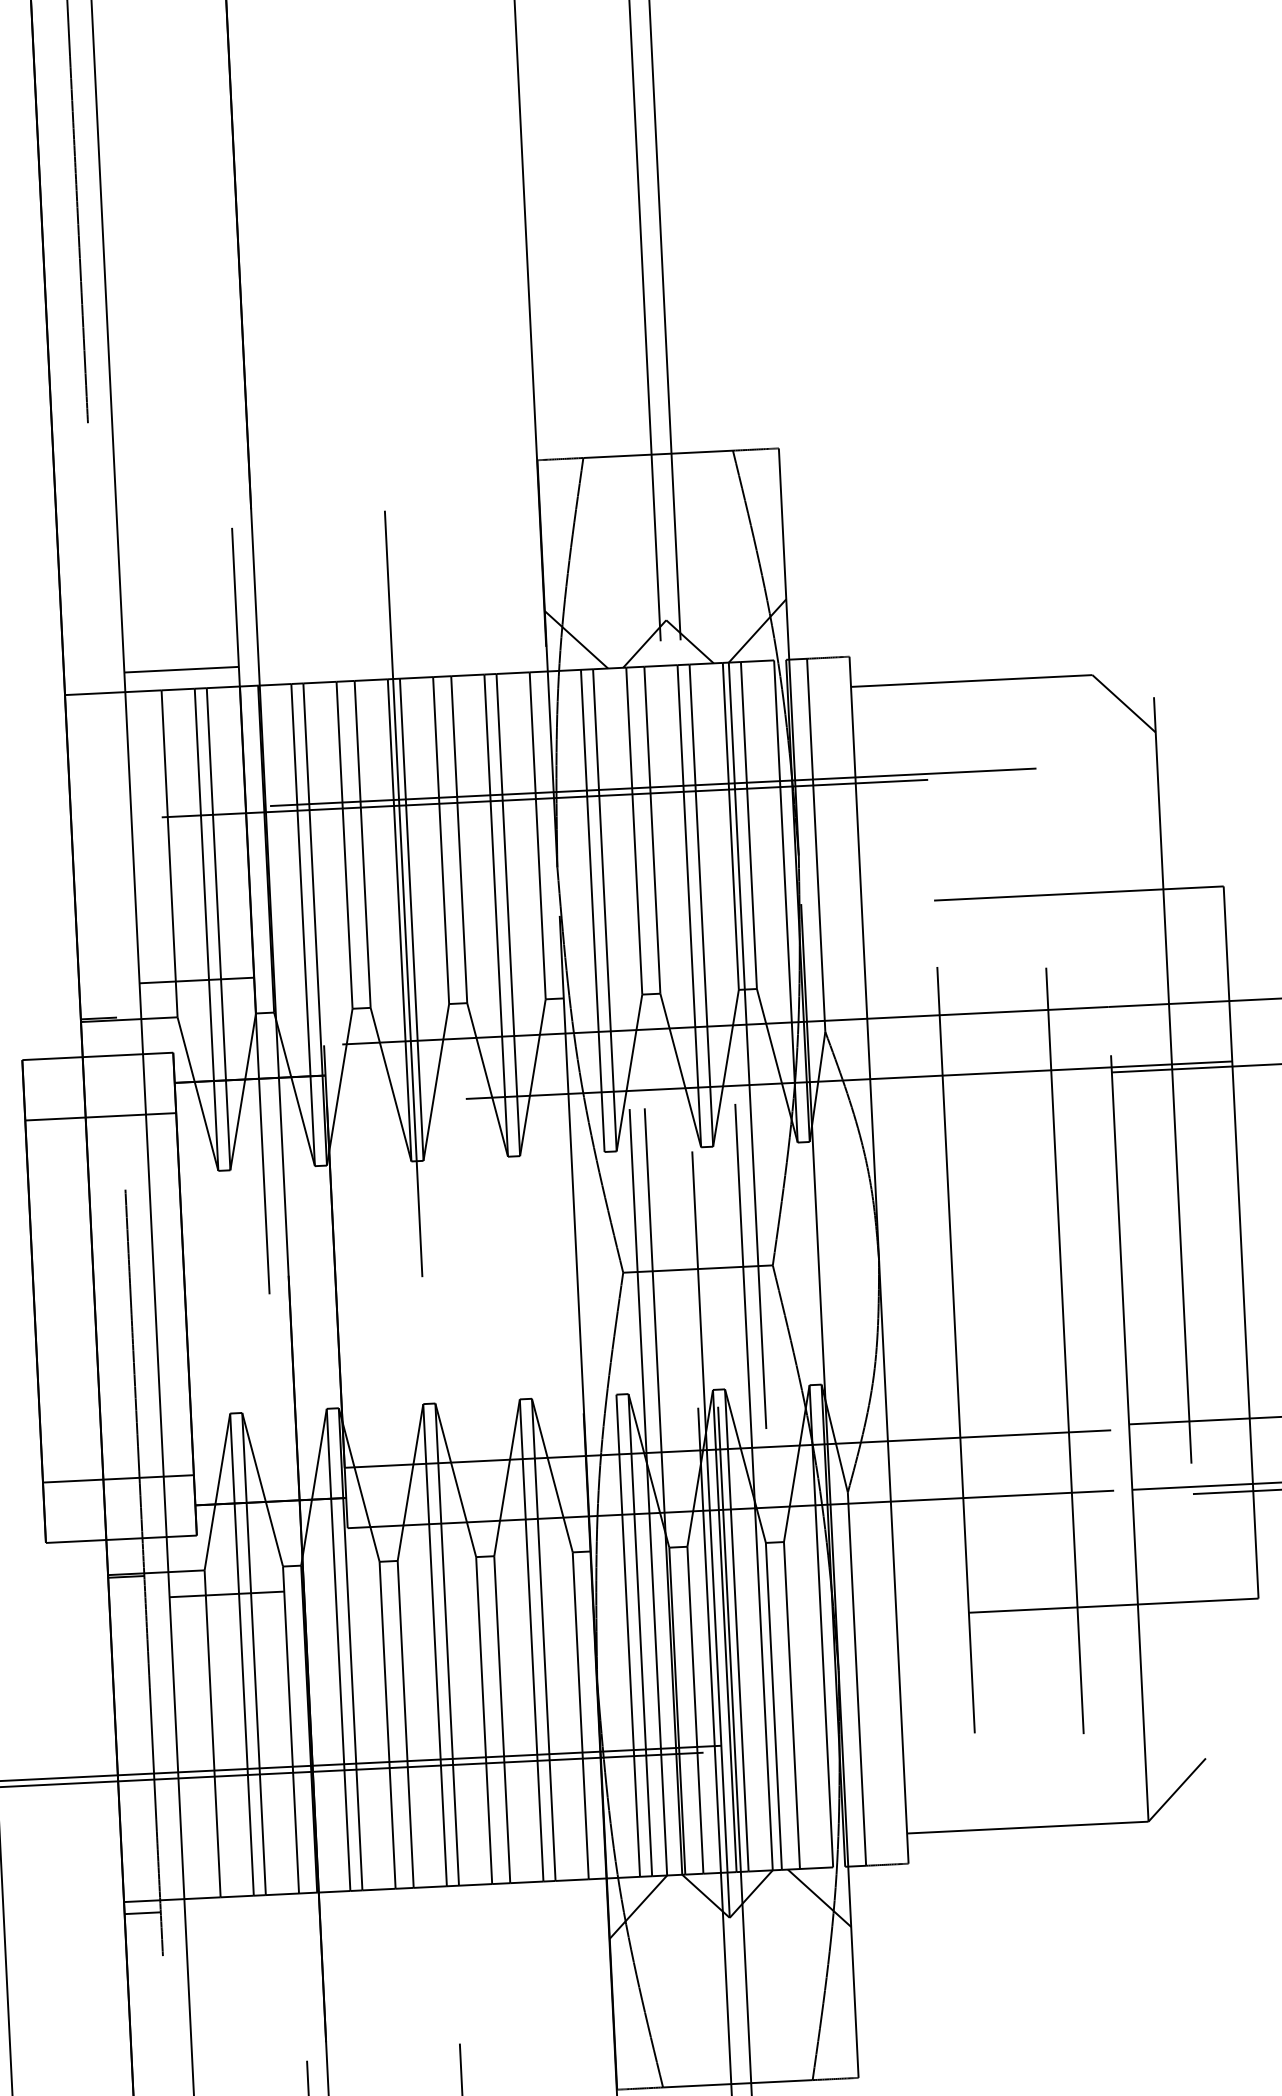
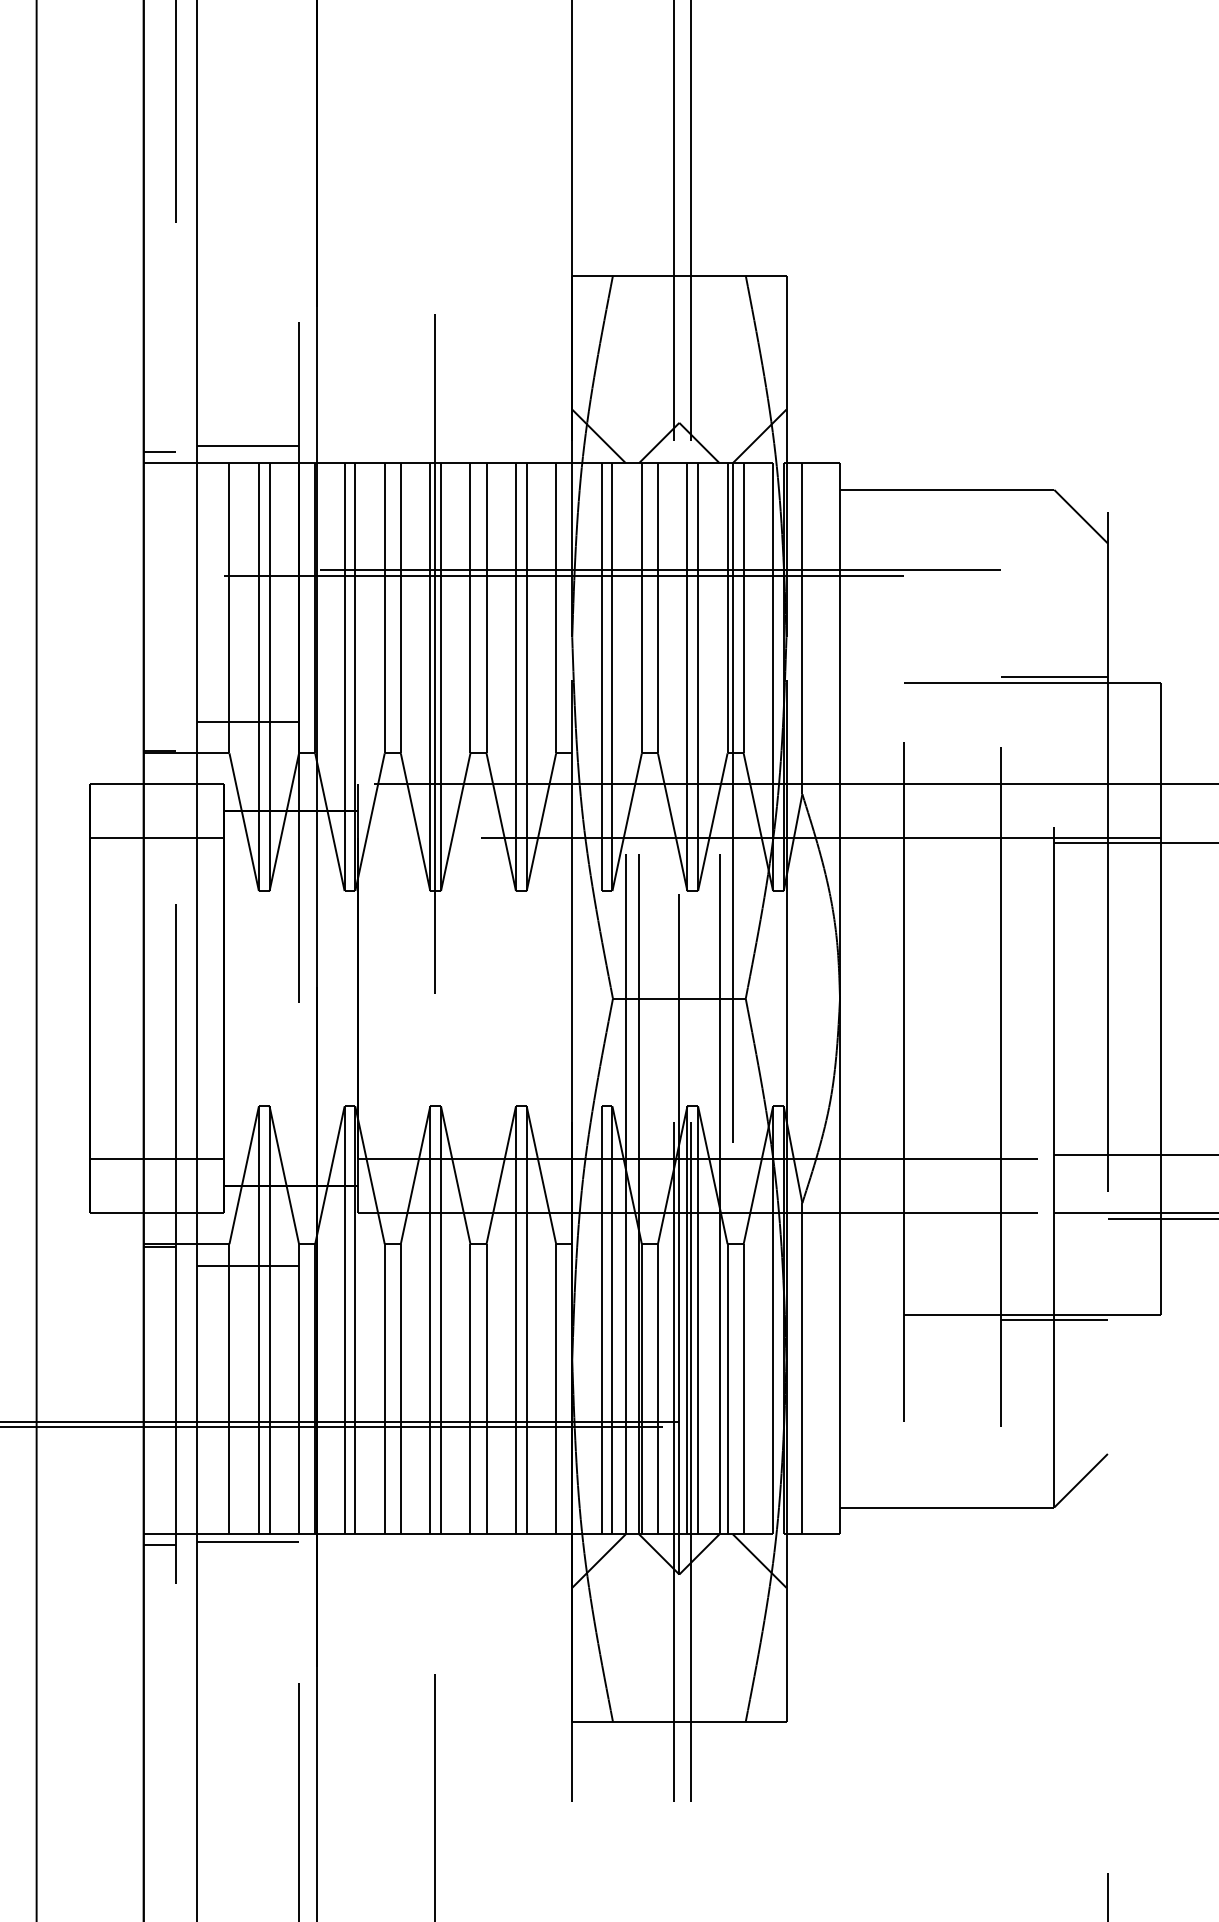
line: (82, 682) -> (159, 452), added
line: (1101, 886) -> (1053, 677), added
line: (1137, 1611) -> (1053, 1320), added
line: (241, 1905) -> (247, 1542), added

